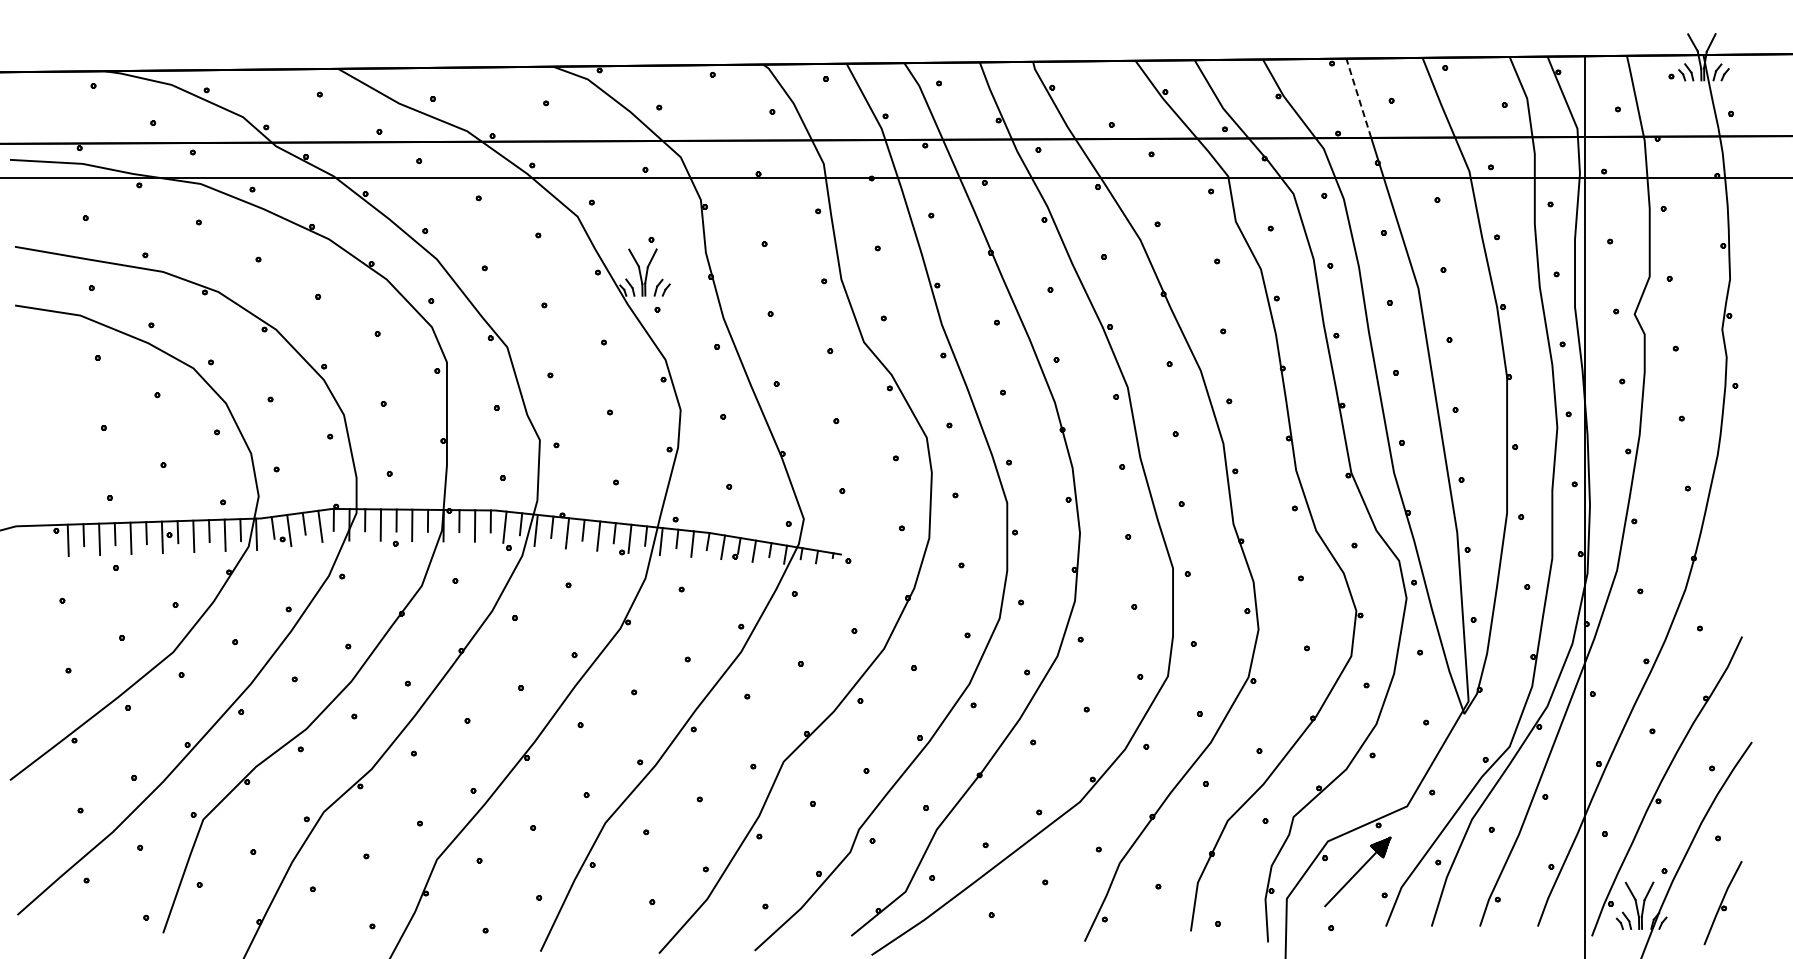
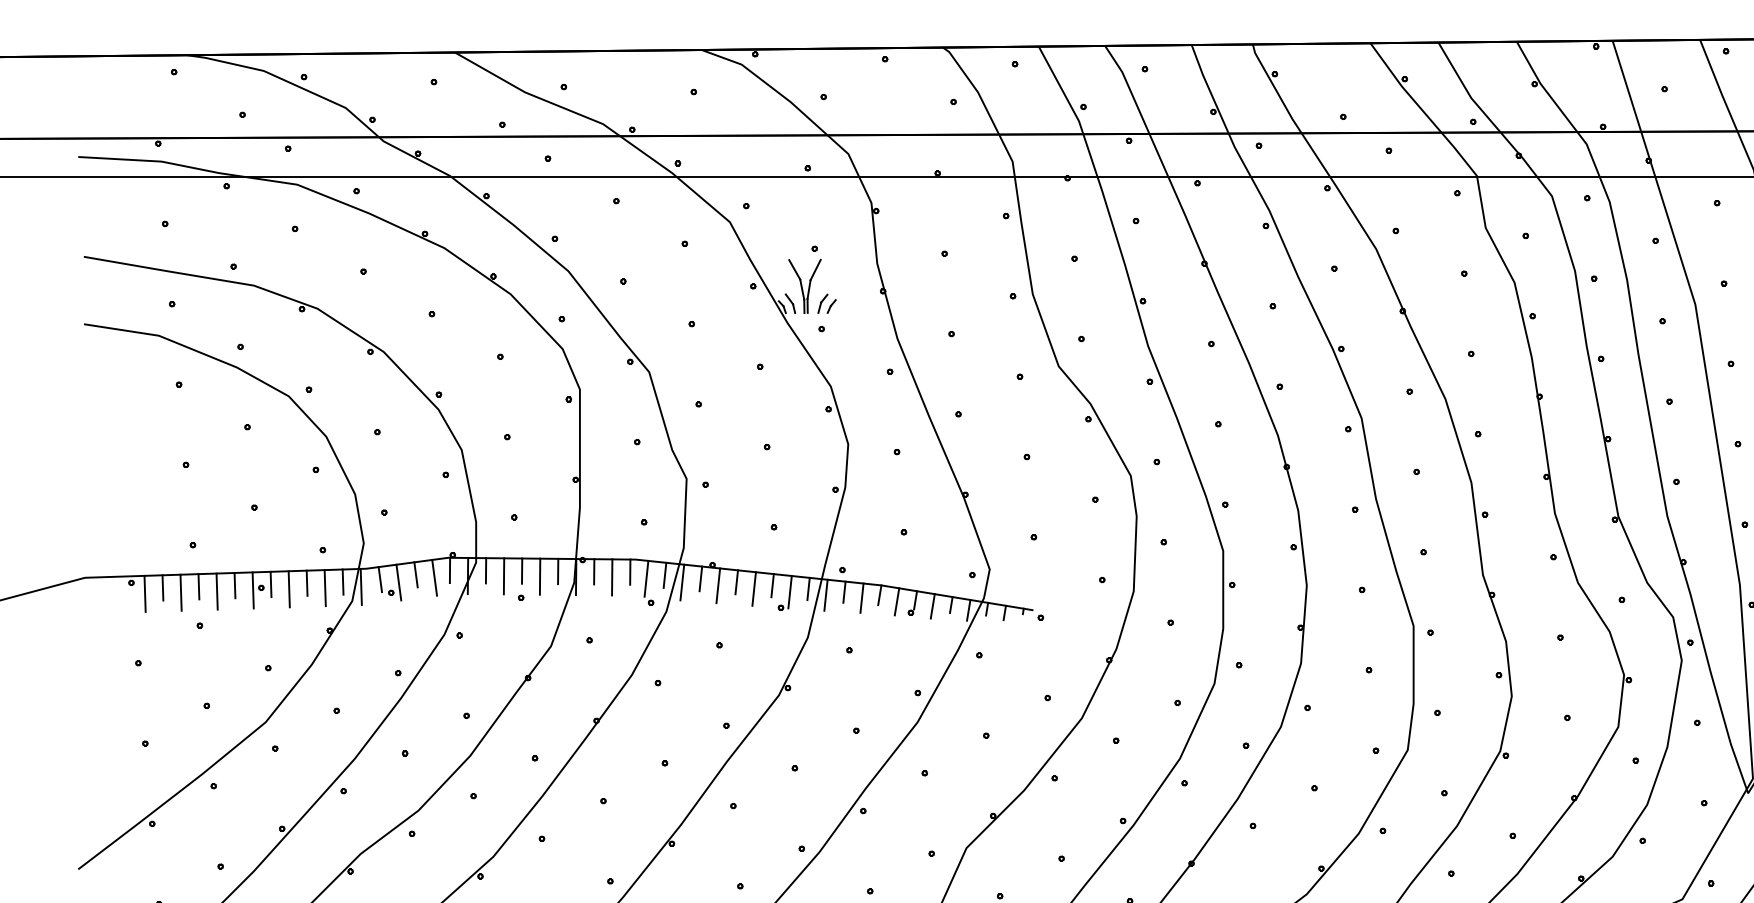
line: (1358, 98) -> (1626, 86), dashed -> solid

